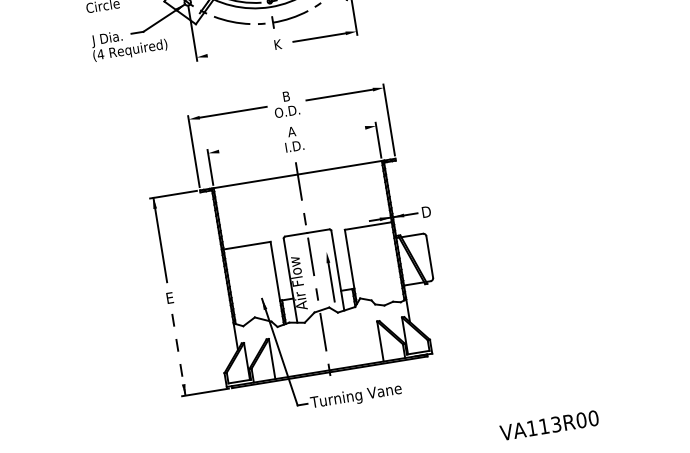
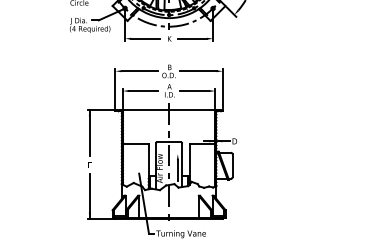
line: (233, 51) -> (145, 38), added
line: (338, 133) -> (194, 91), added
line: (245, 148) -> (143, 91), added
line: (178, 355) -> (89, 196), dashed -> solid

